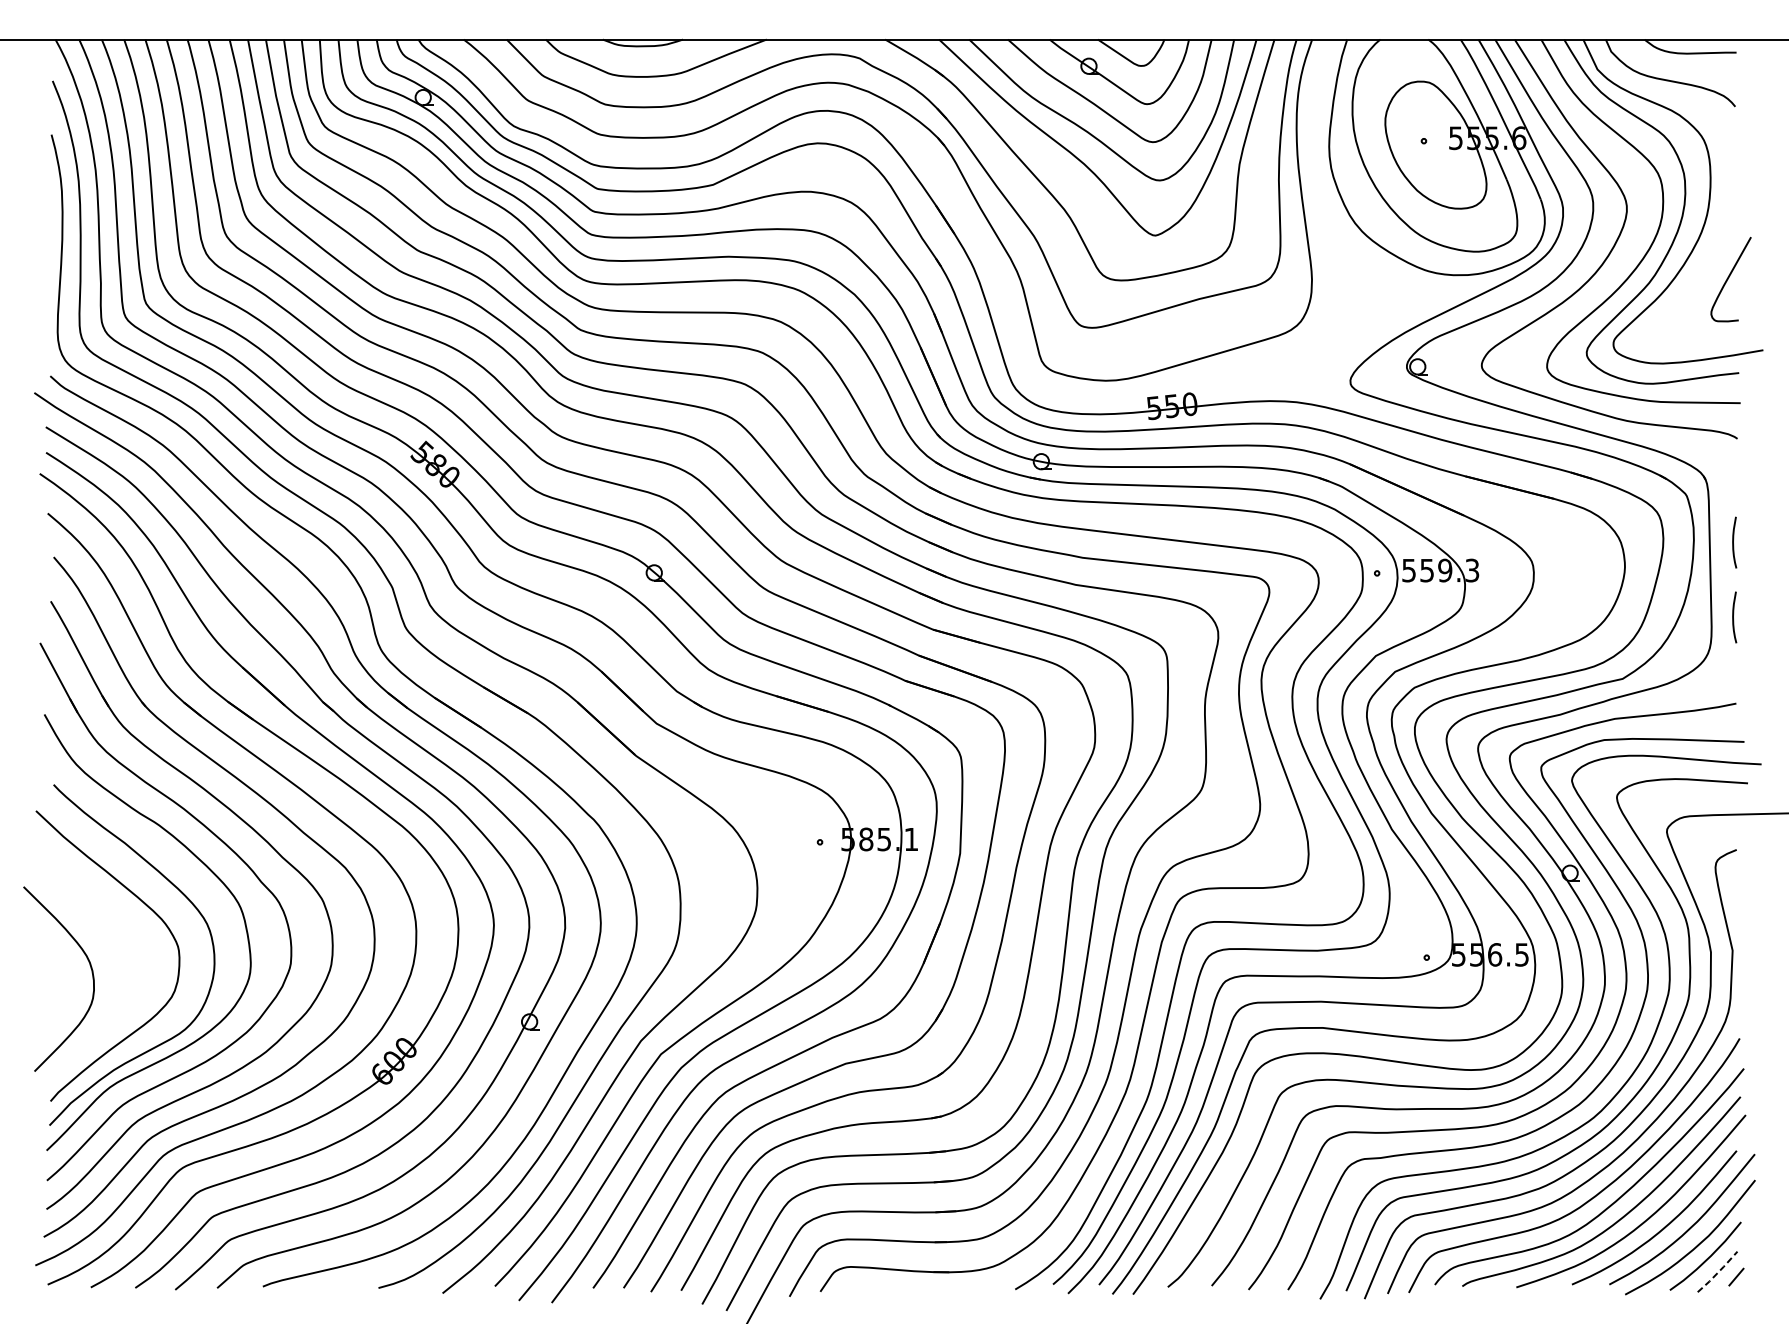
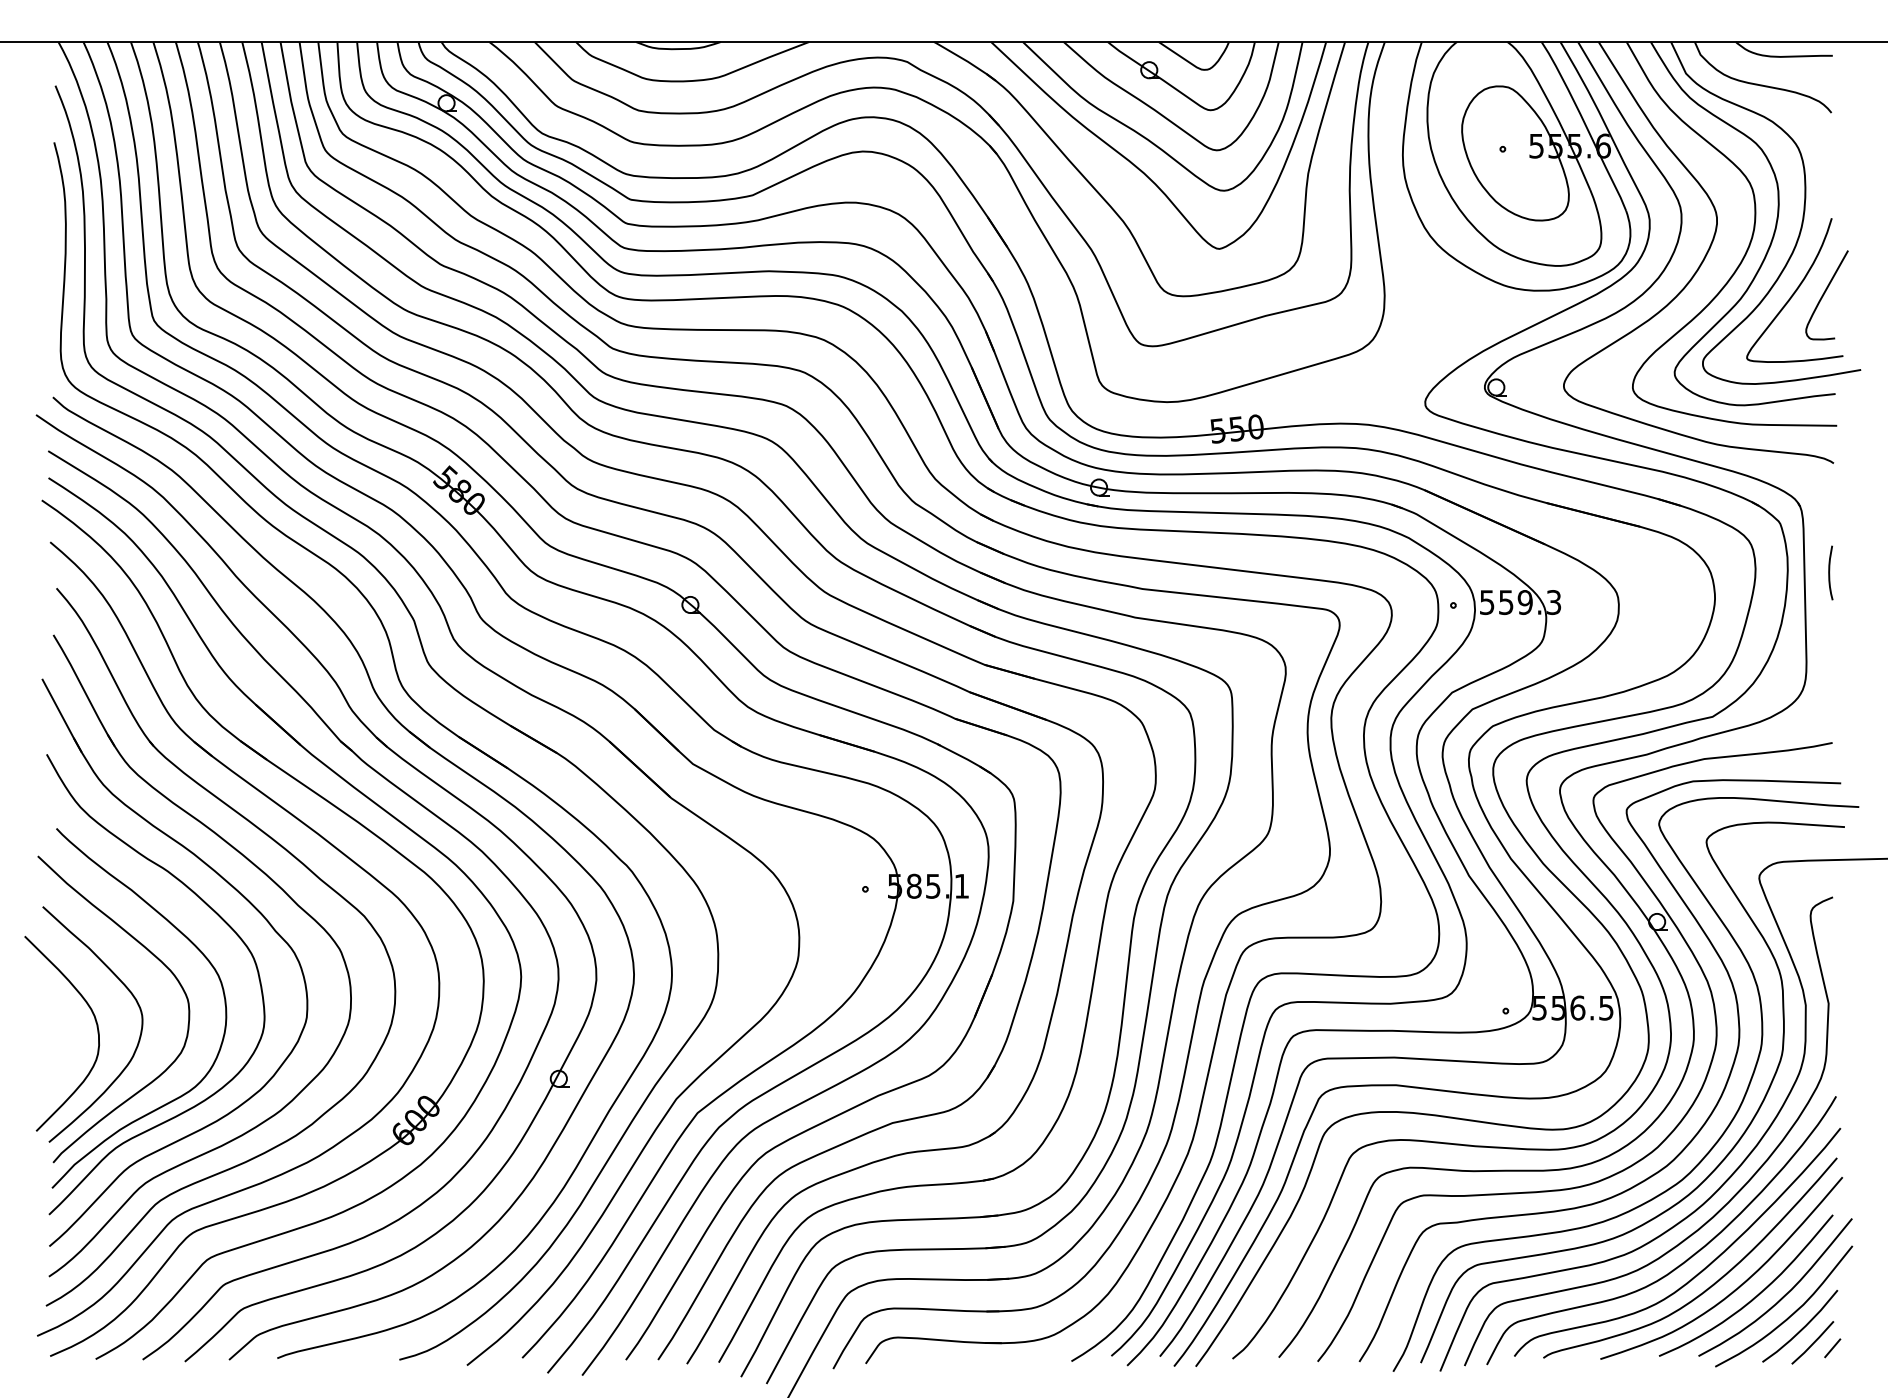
curve: (1701, 274) -> (1795, 290), added
curve: (1734, 616) -> (1830, 650), removed
curve: (132, 980) -> (139, 1035), added
line: (1718, 1272) -> (1813, 1343), dashed -> solid

